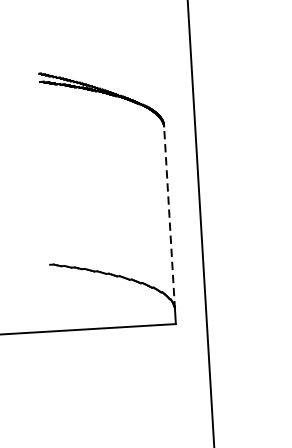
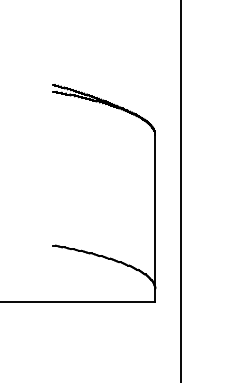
line: (169, 218) -> (155, 212), dashed -> solid

